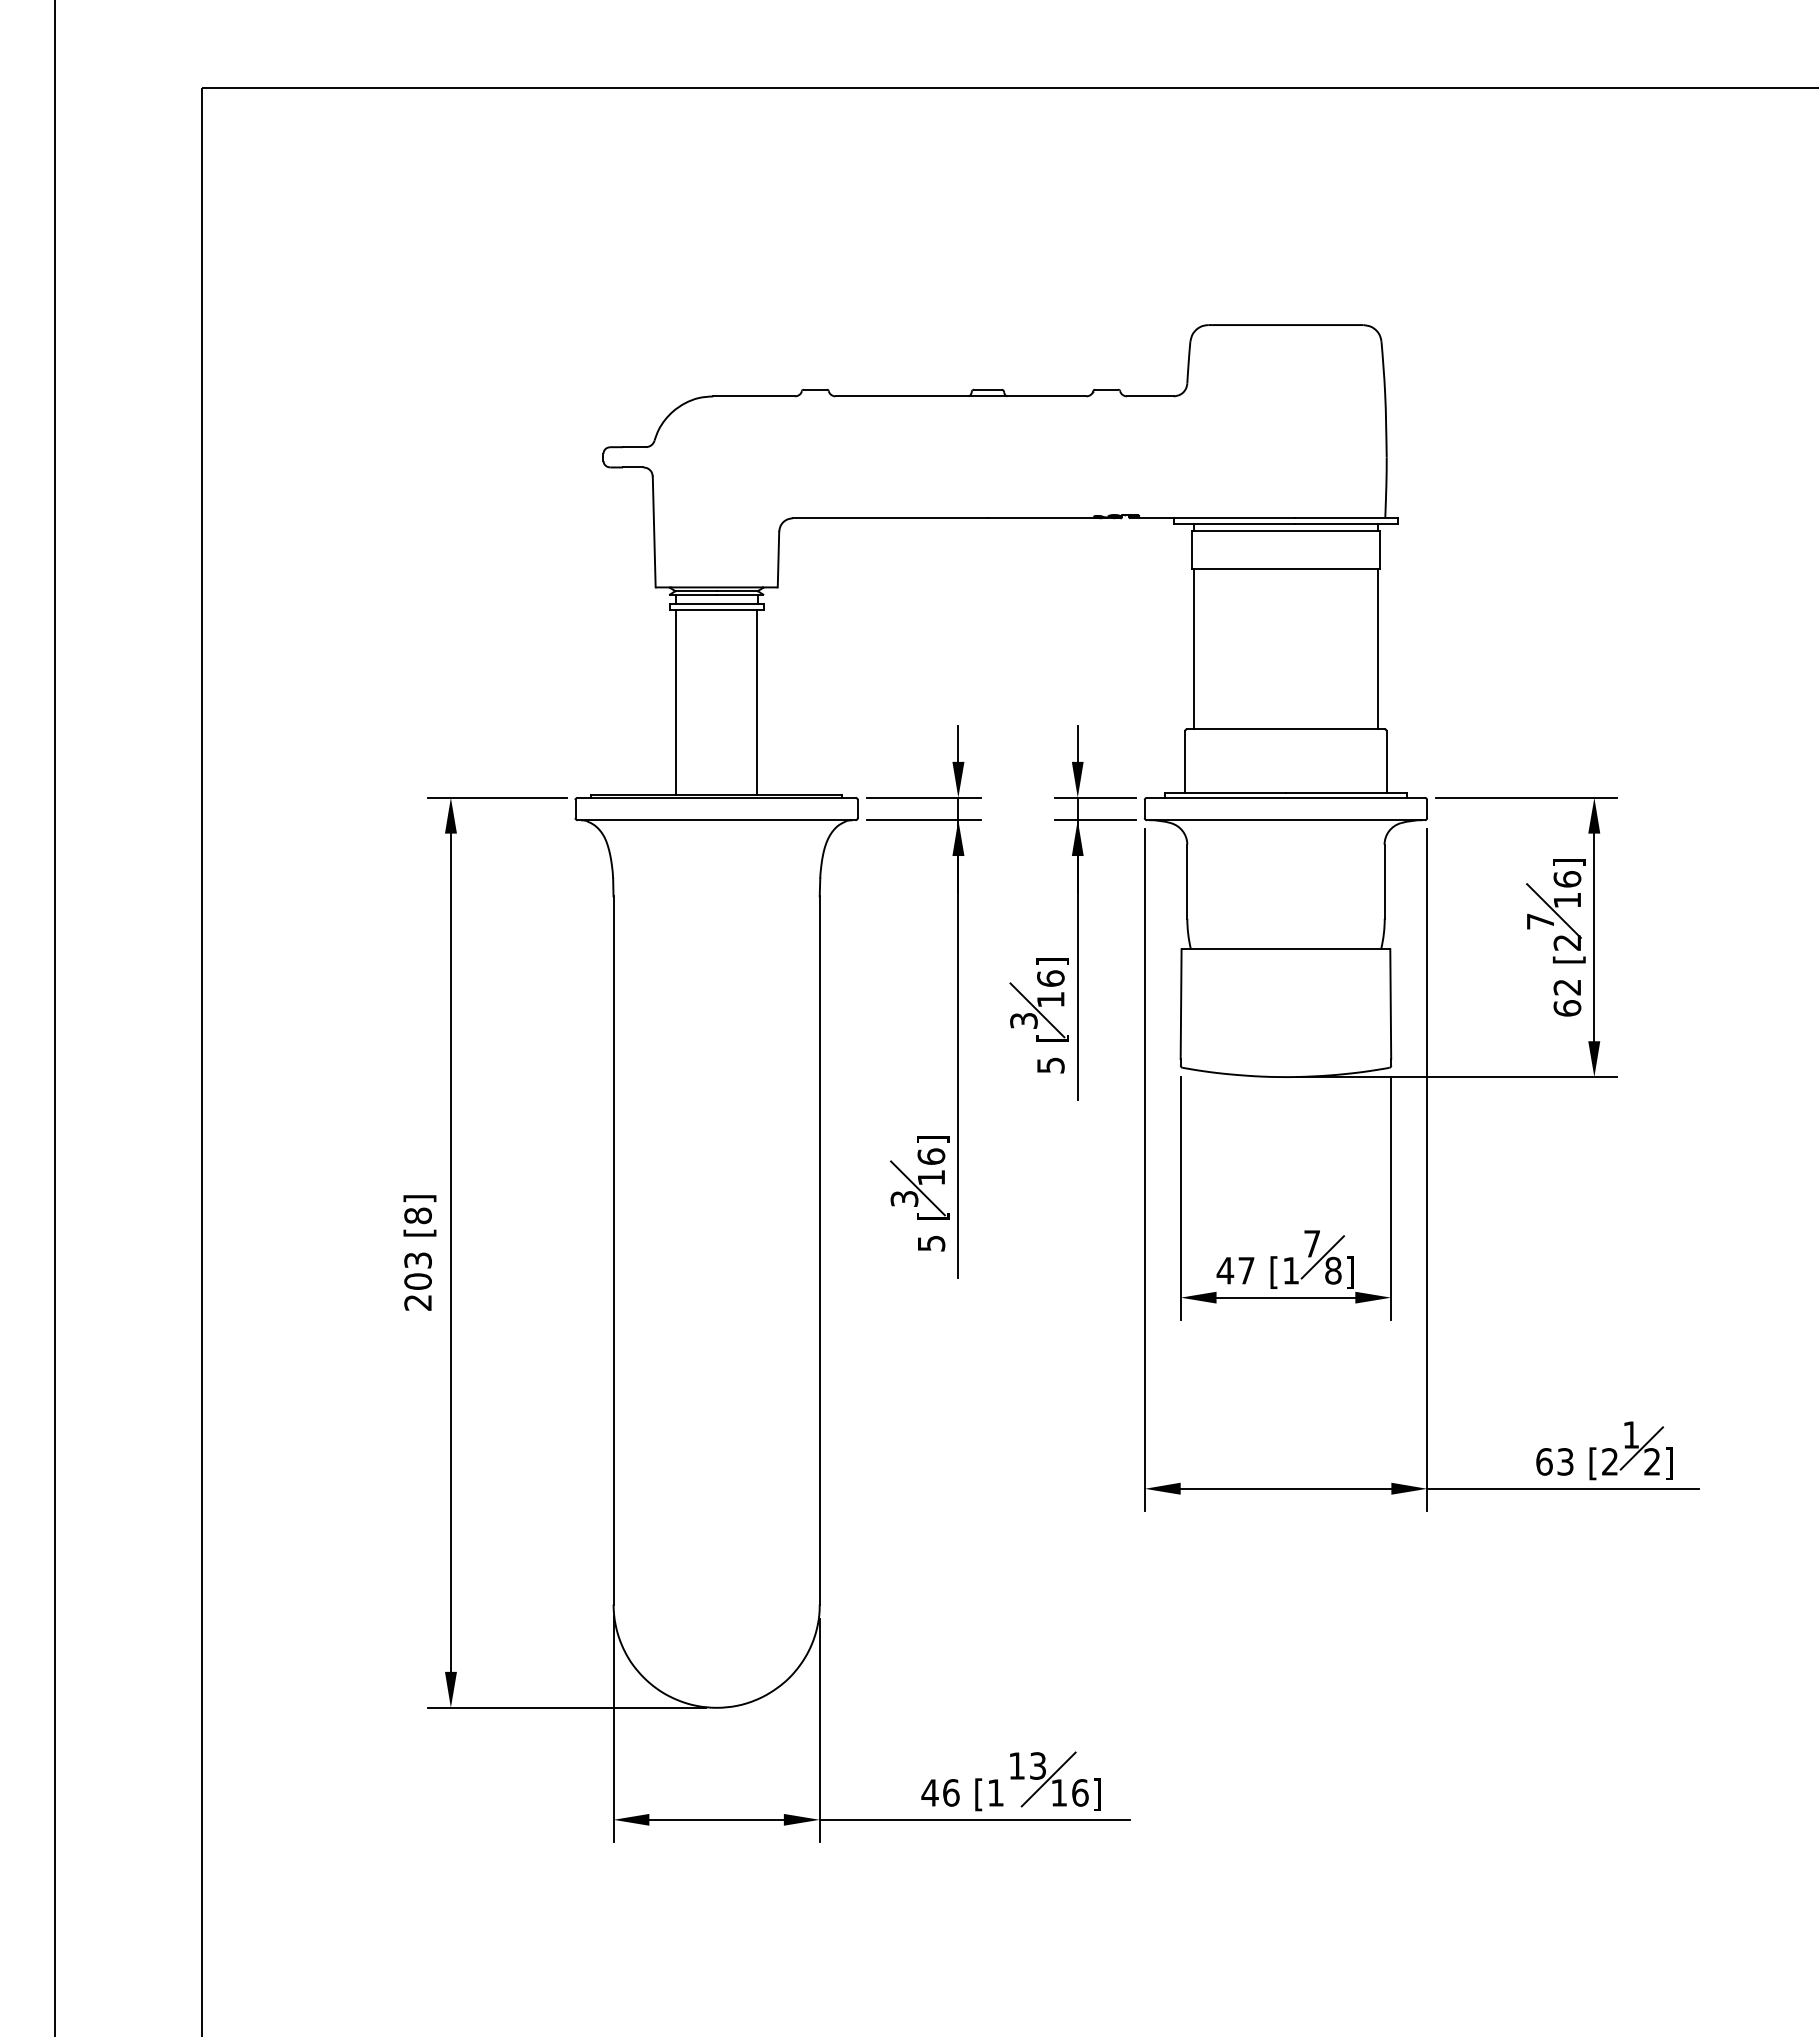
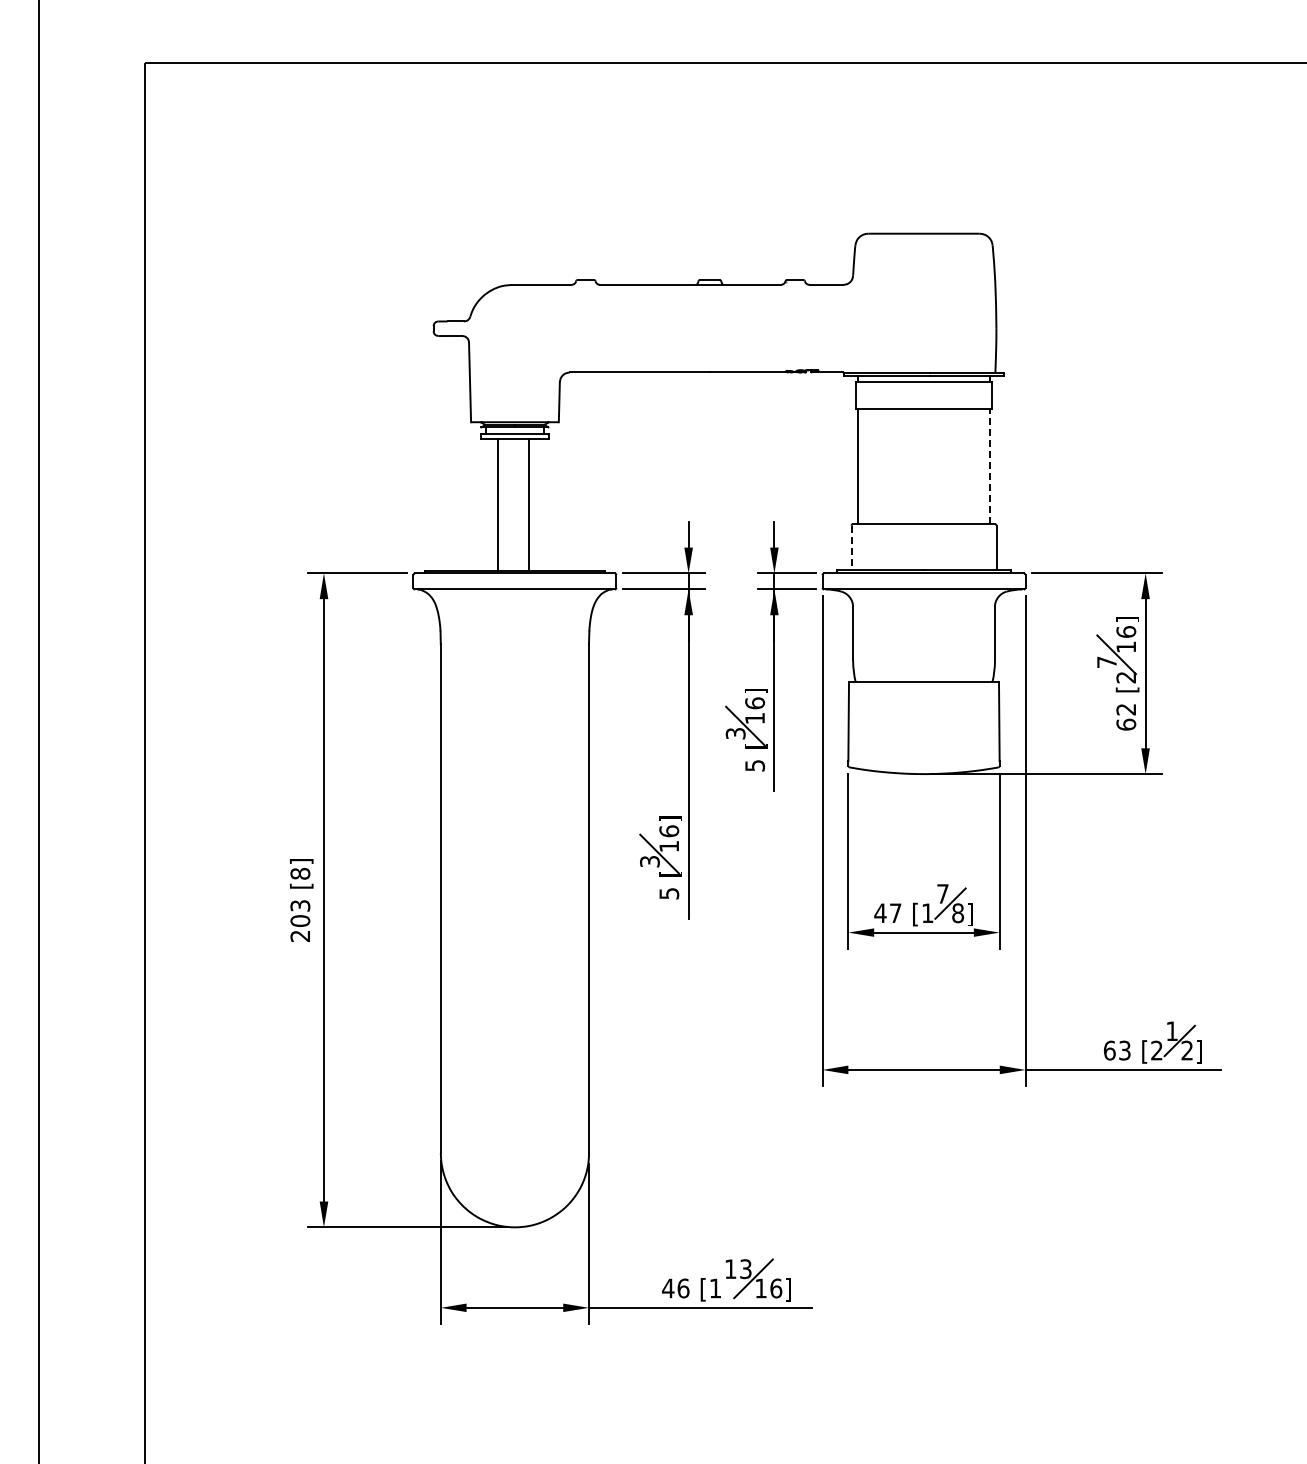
line: (1378, 649) -> (990, 466), solid -> dashed
line: (677, 701) -> (529, 504), moved
line: (756, 701) -> (497, 504), moved
line: (1185, 763) -> (851, 548), solid -> dashed

